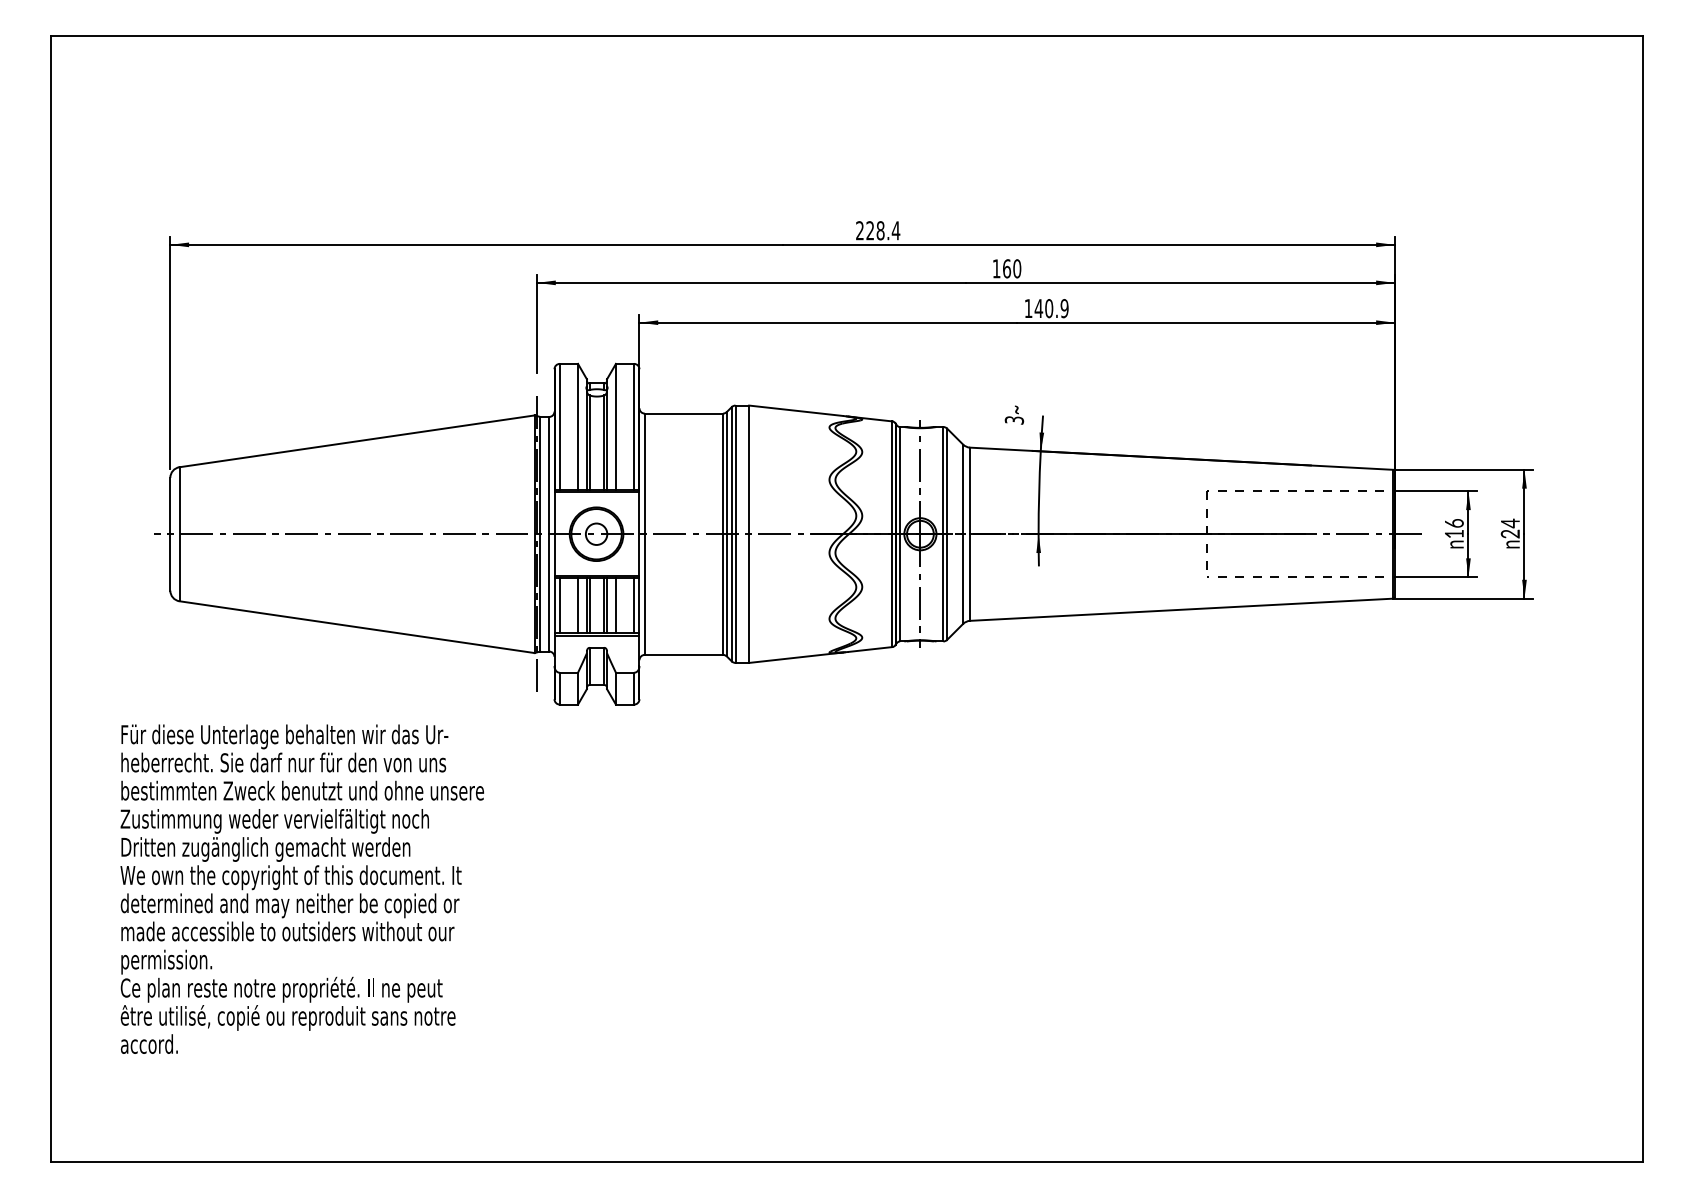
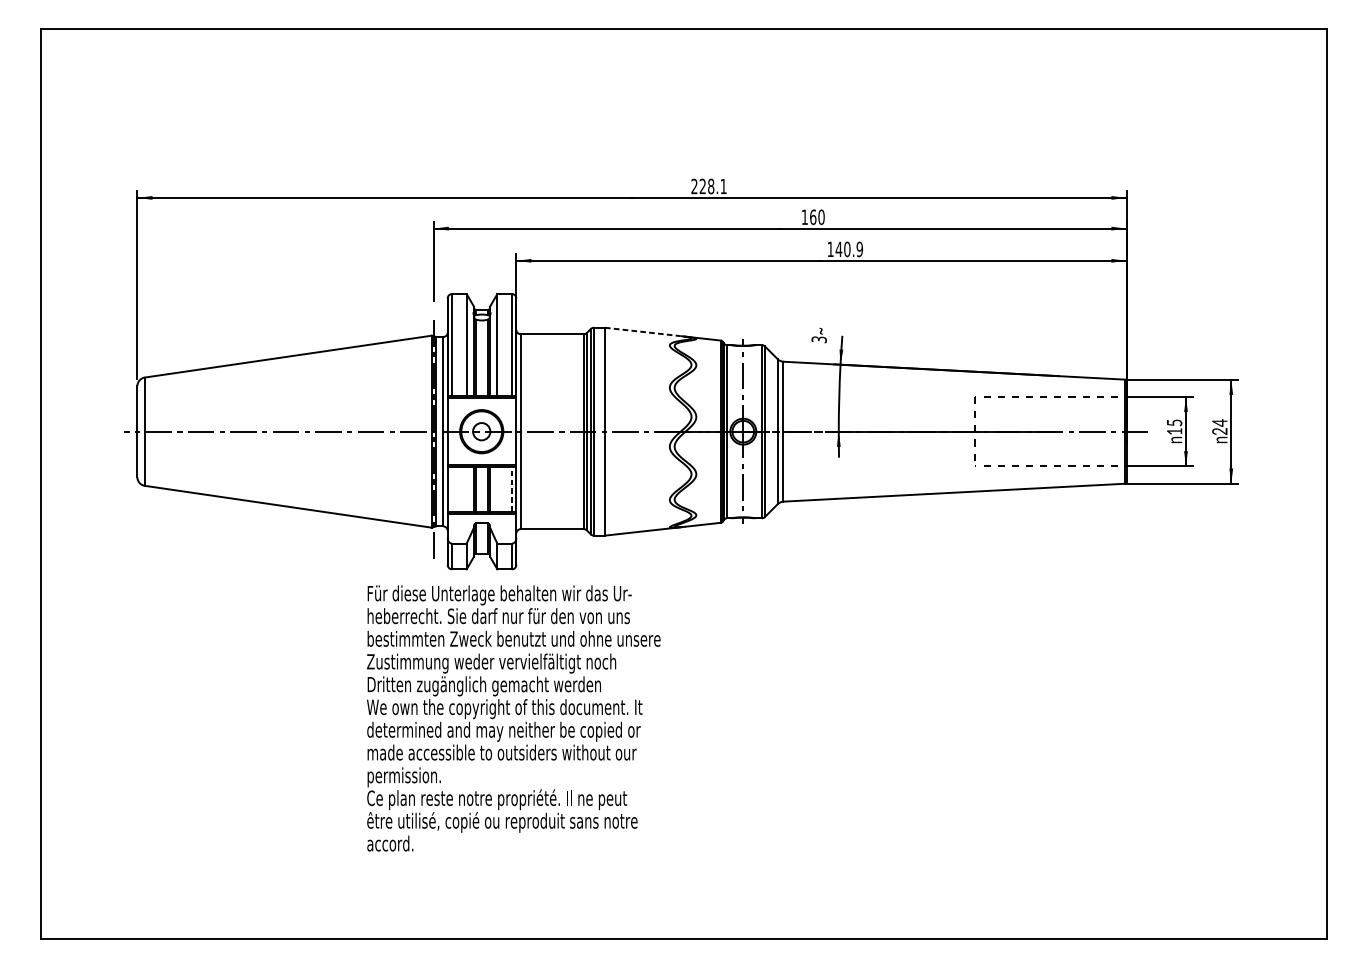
text: (895, 230) -> (723, 186), 228.4 -> 228.1
line: (796, 410) -> (643, 331), solid -> dashed
text: (1454, 523) -> (1174, 423), 16 -> 15
line: (559, 605) -> (451, 489), removed
line: (578, 605) -> (467, 489), removed
line: (615, 605) -> (496, 489), removed
line: (634, 605) -> (512, 489), solid -> dashed
text: (301, 888) -> (513, 717), moved

